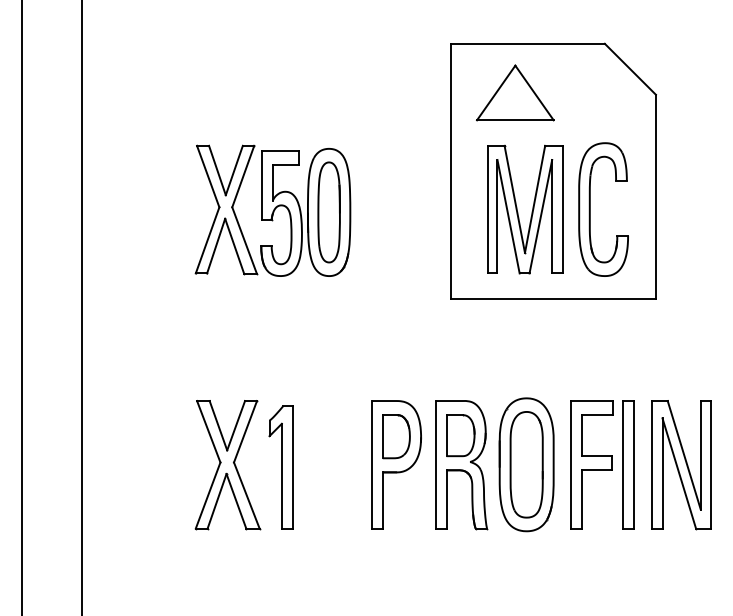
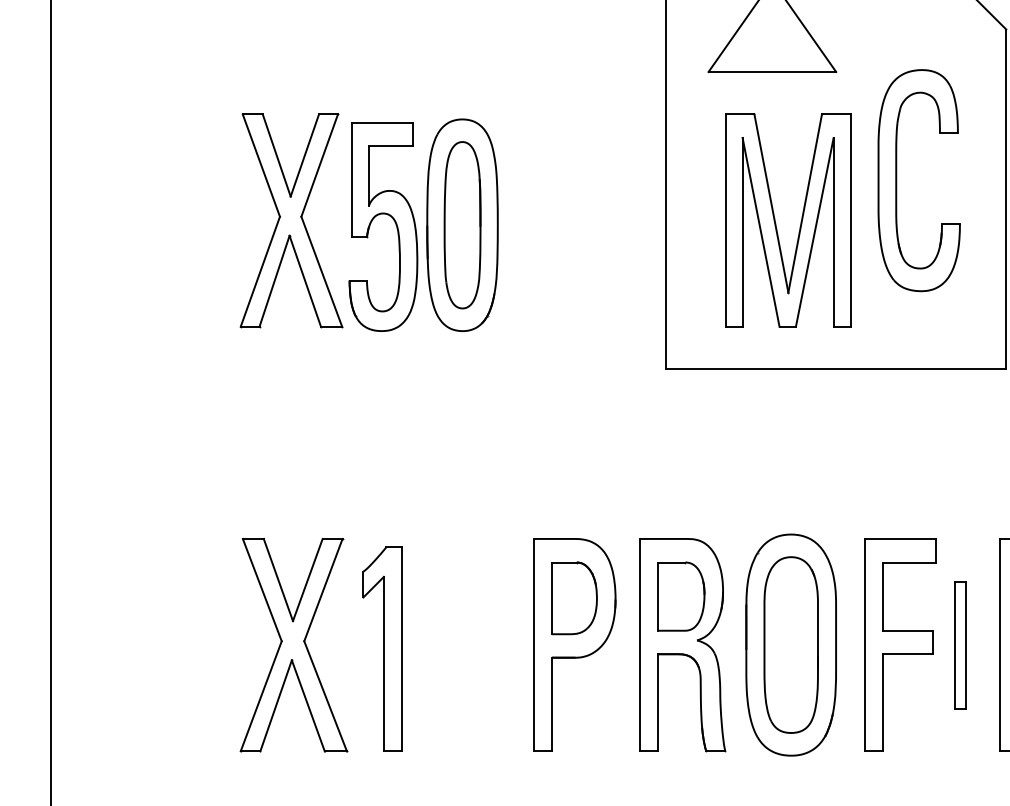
part: (590, 209) -> (897, 180), moved
part: (628, 464) -> (960, 644), size x0.6

